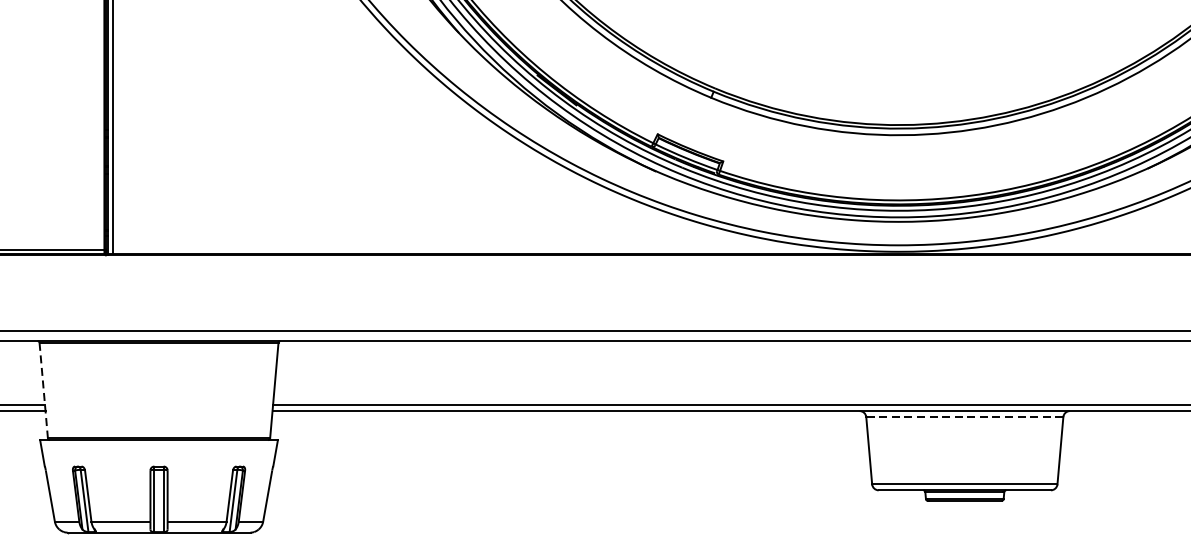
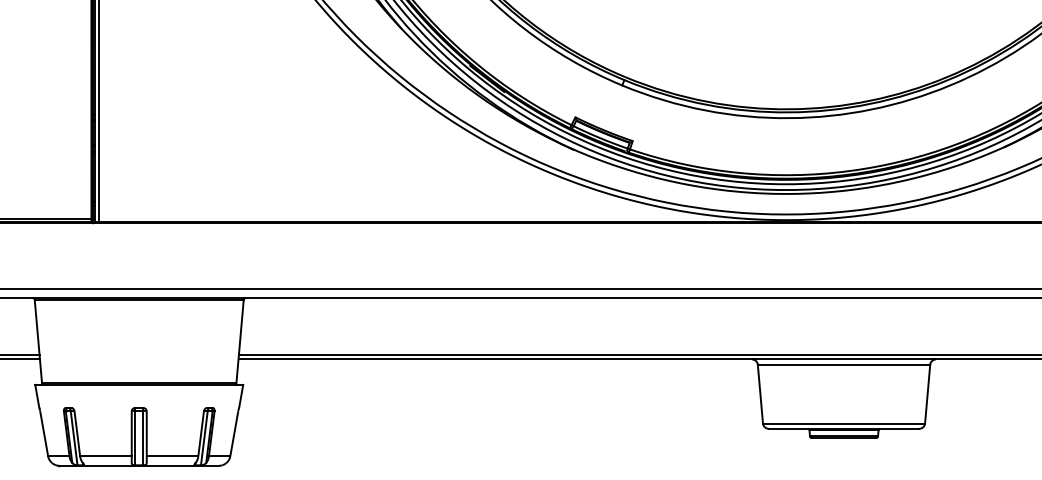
line: (43, 390) -> (38, 341), dashed -> solid
line: (965, 416) -> (844, 364), dashed -> solid

